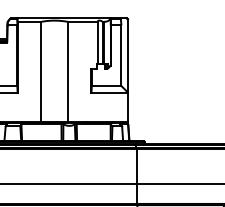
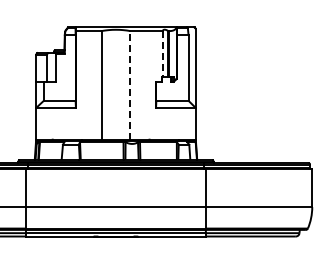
line: (97, 43) -> (162, 54), solid -> dashed
line: (67, 71) -> (130, 84), solid -> dashed

